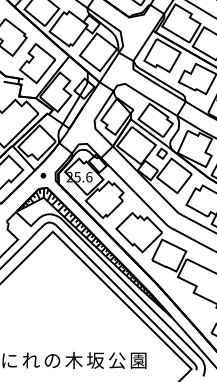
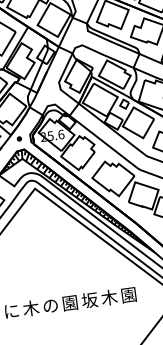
text: (30, 360) -> (30, 308), れ -> 木
text: (73, 360) -> (69, 303), 木 -> 園
text: (116, 360) -> (108, 297), 公 -> 木

